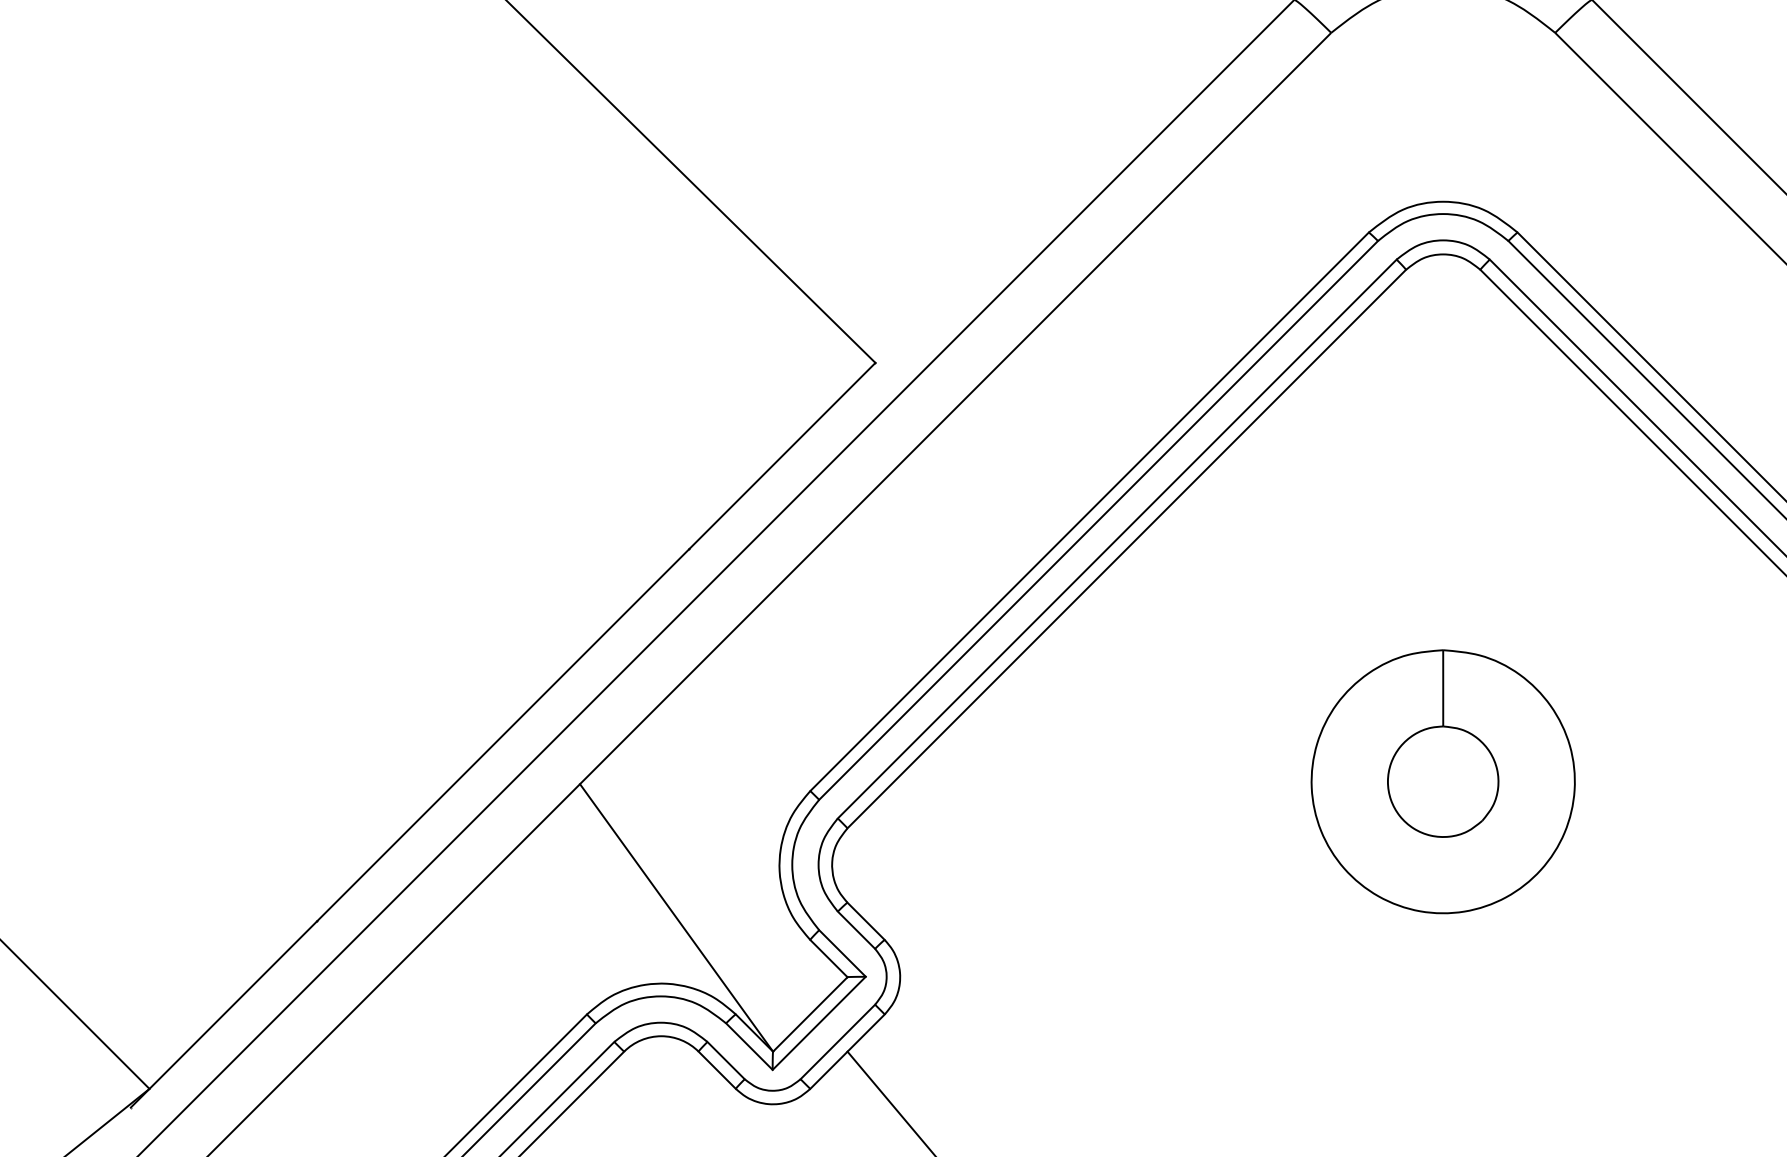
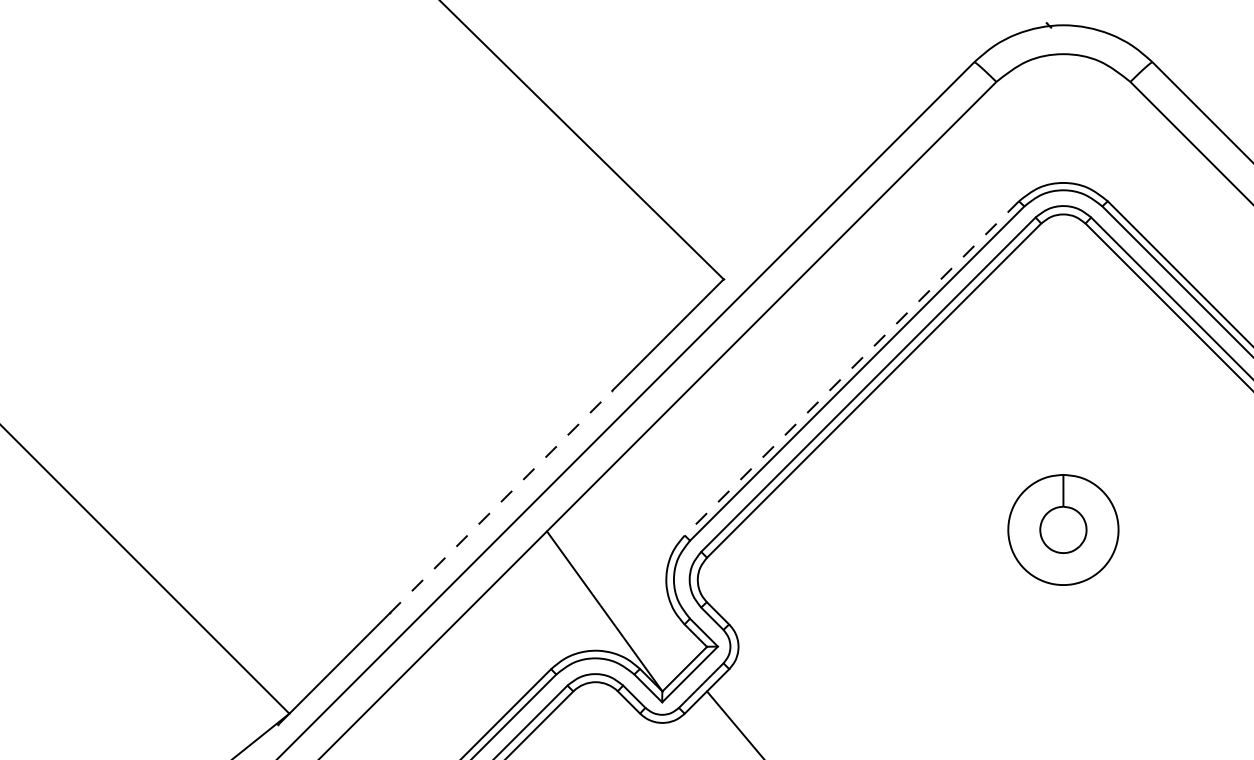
line: (1089, 511) -> (851, 368), solid -> dashed
line: (504, 734) -> (501, 501), solid -> dashed
part: (1443, 781) -> (1063, 529), size x0.7

